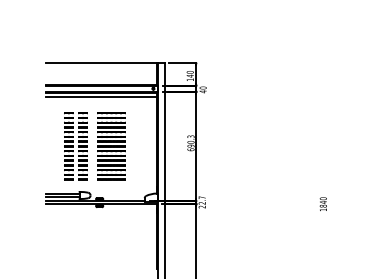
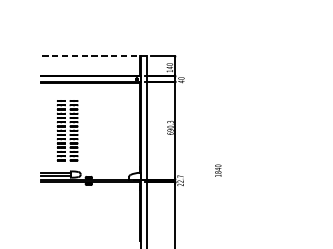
line: (104, 63) -> (93, 56), solid -> dashed
line: (101, 96) -> (90, 86), removed
part: (111, 146) -> (99, 130), removed
text: (322, 204) -> (217, 170), moved

